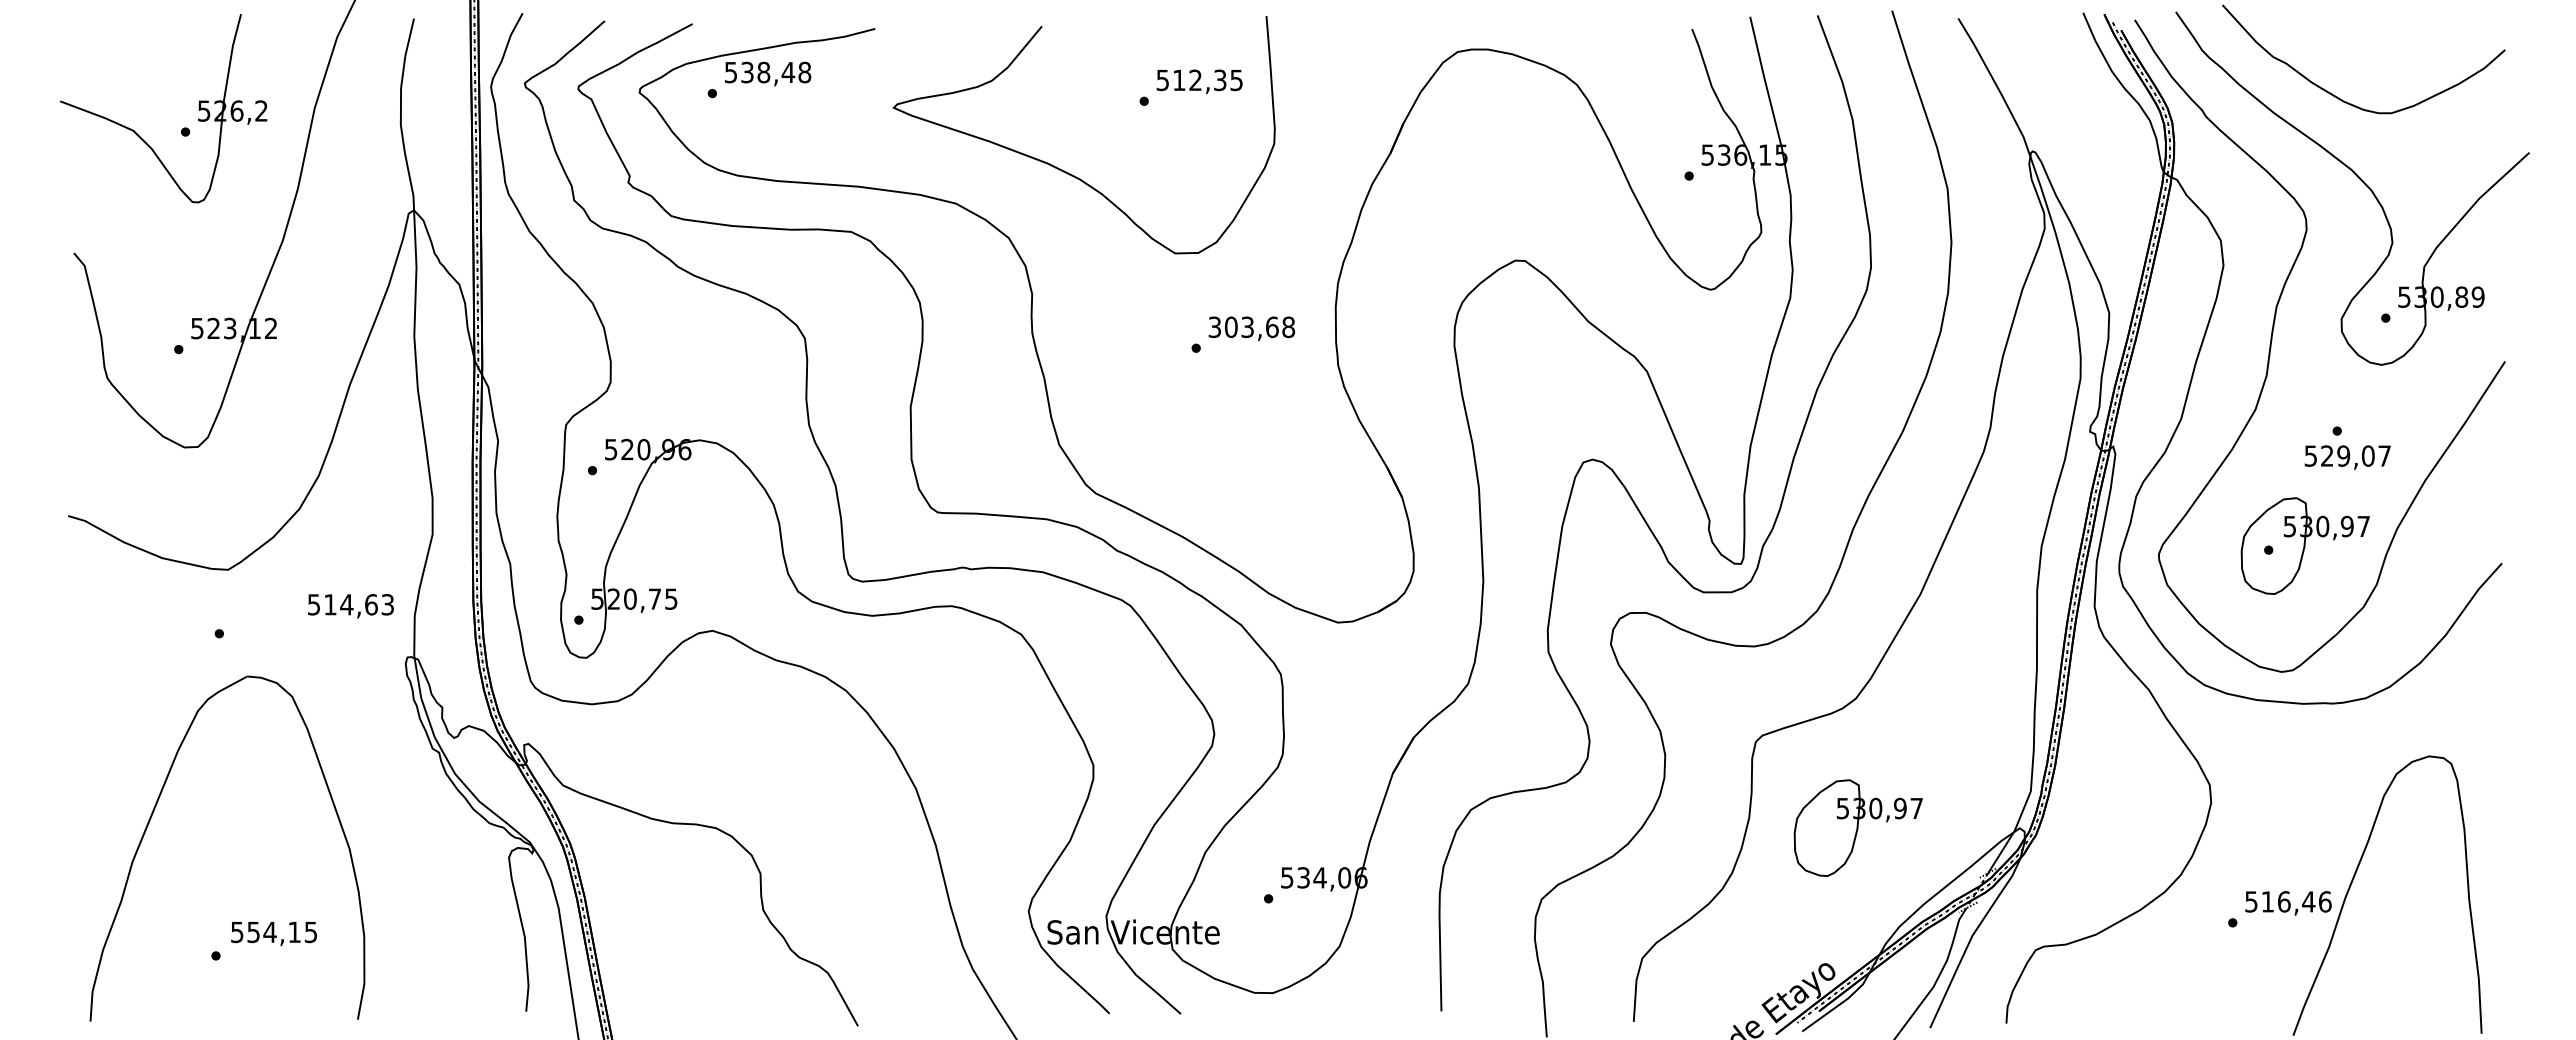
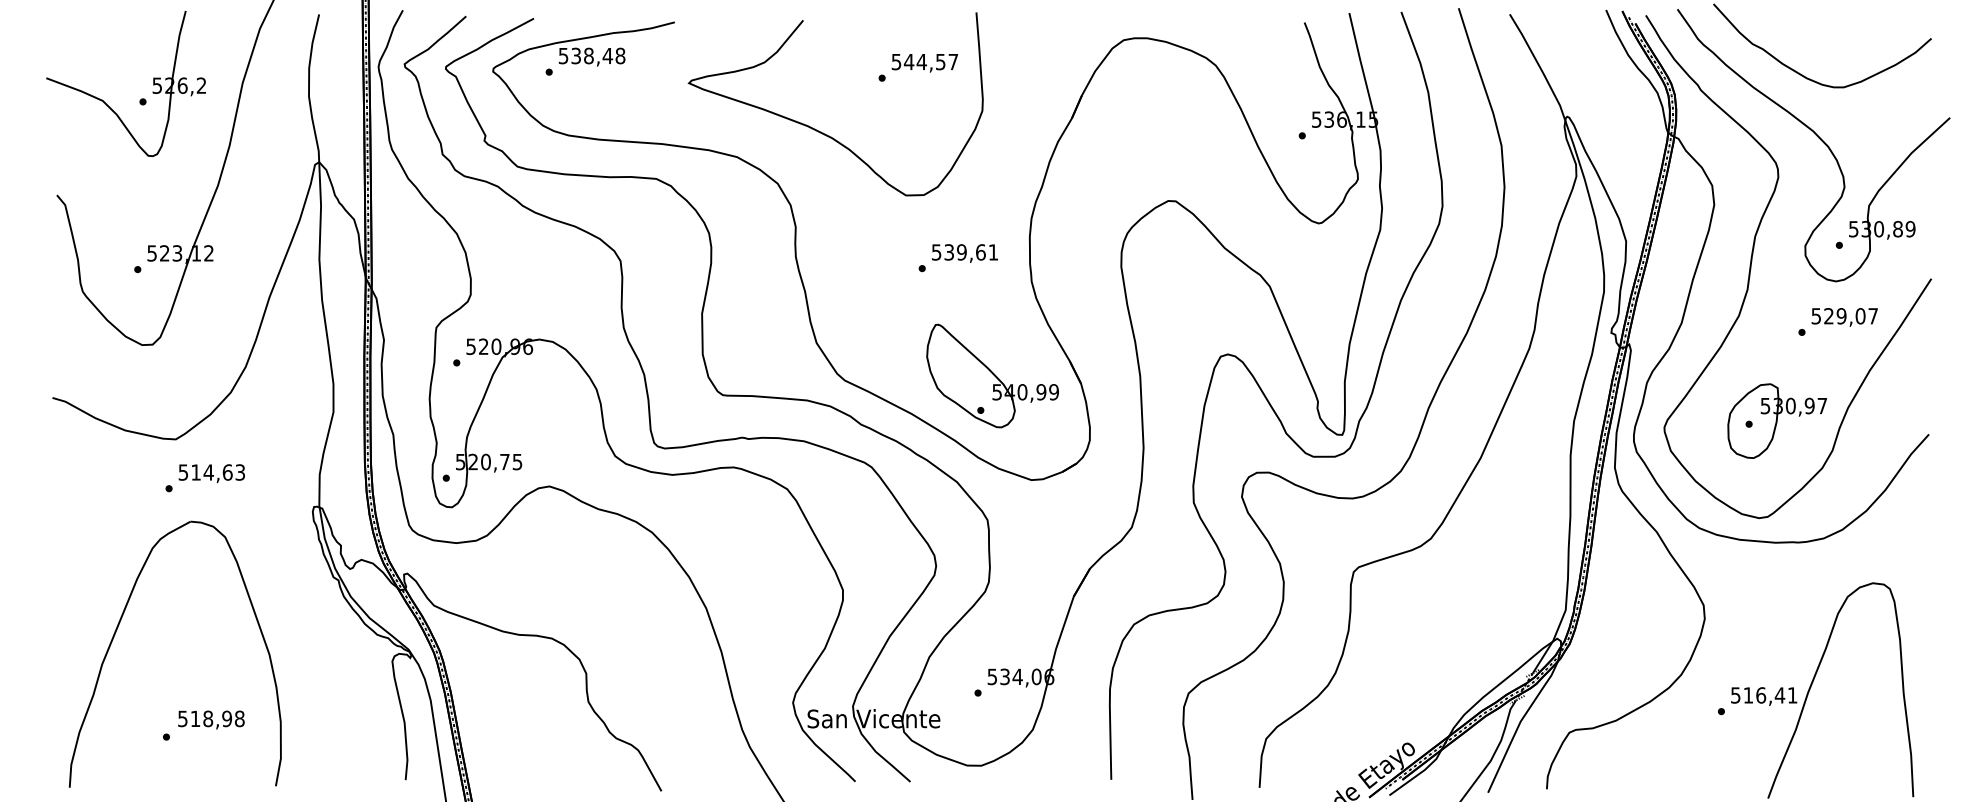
text: (1207, 80) -> (930, 62), 512,35 -> 544,57
text: (1252, 327) -> (965, 252), 303,68 -> 539,61
text: (2347, 457) -> (1844, 317), moved
part: (1287, 487) -> (992, 375), added
text: (350, 606) -> (211, 473), moved
part: (1857, 827) -> (1432, 638), removed
text: (2325, 901) -> (1792, 695), 516,46 -> 516,41
text: (282, 932) -> (217, 719), 554,15 -> 518,98

